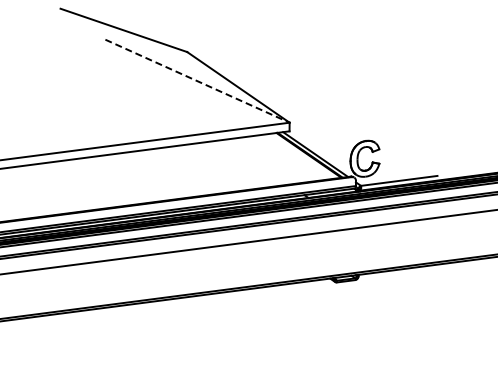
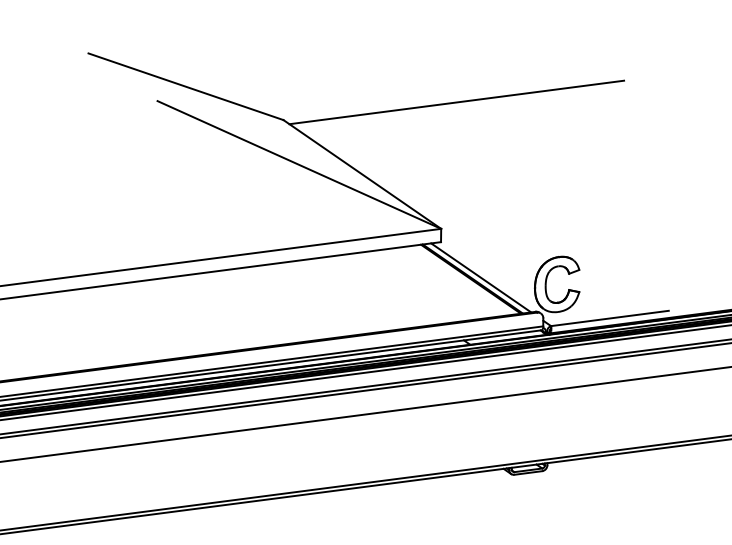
line: (299, 40) -> (456, 102), added
line: (197, 81) -> (299, 165), dashed -> solid

